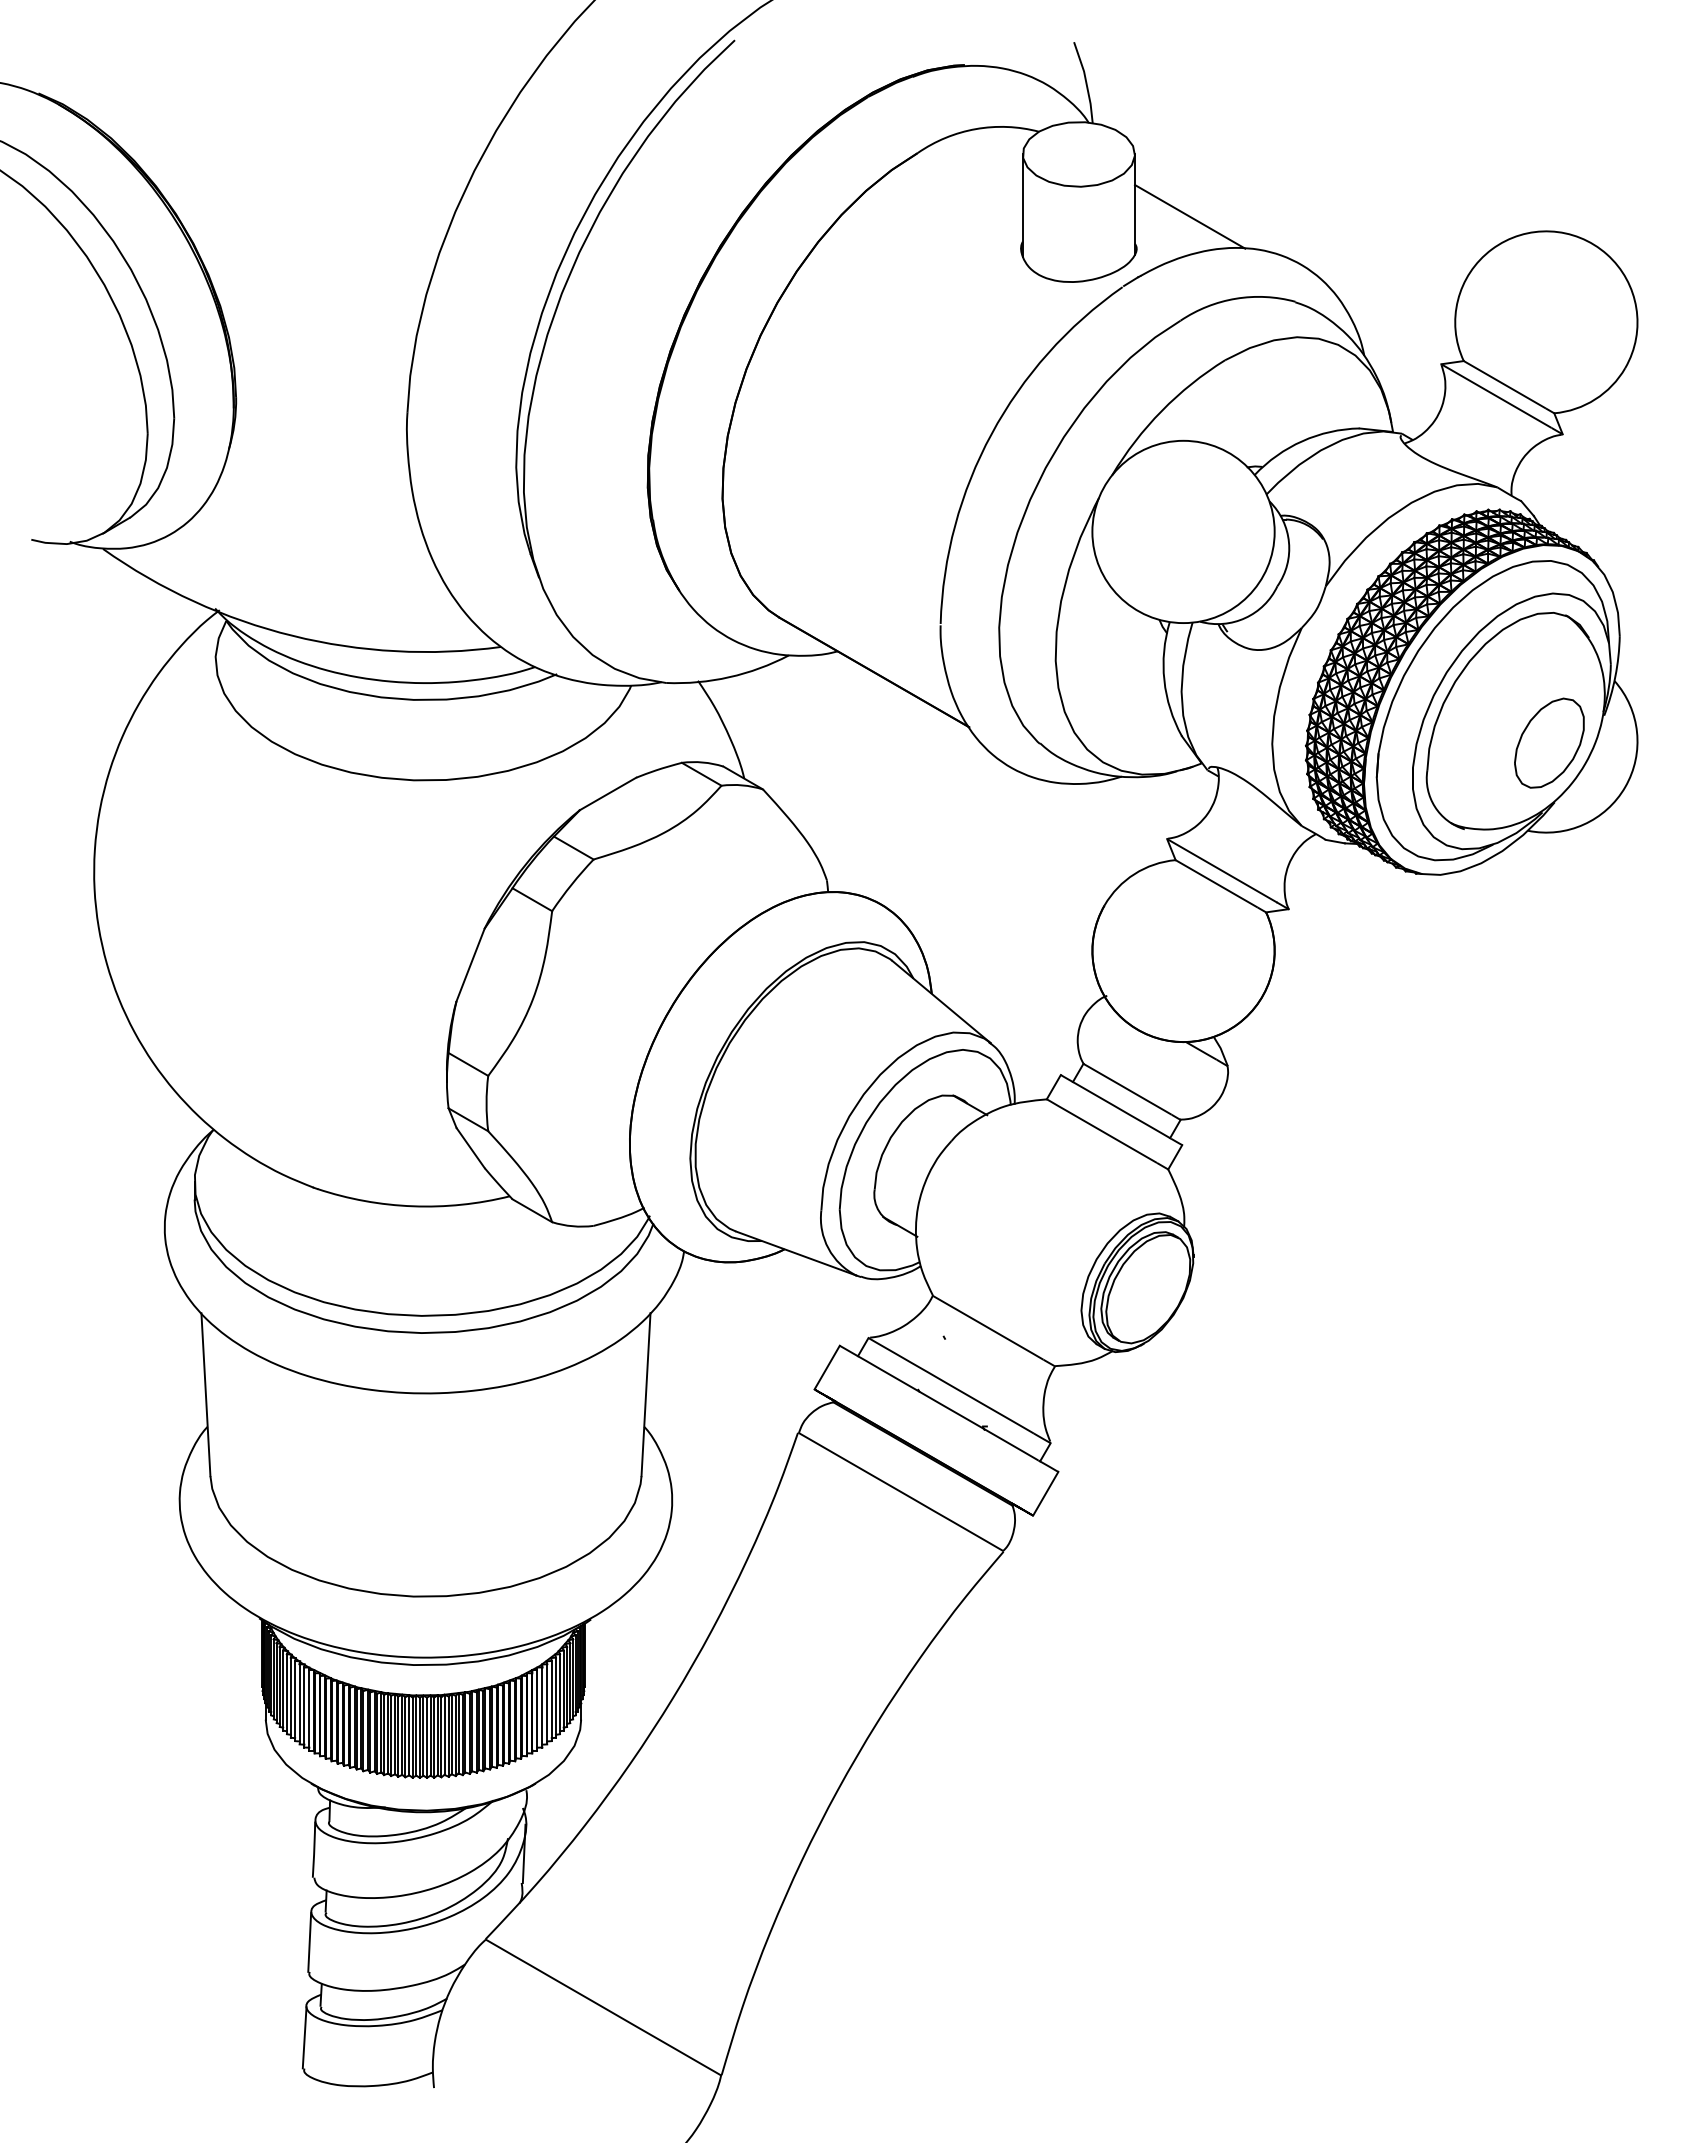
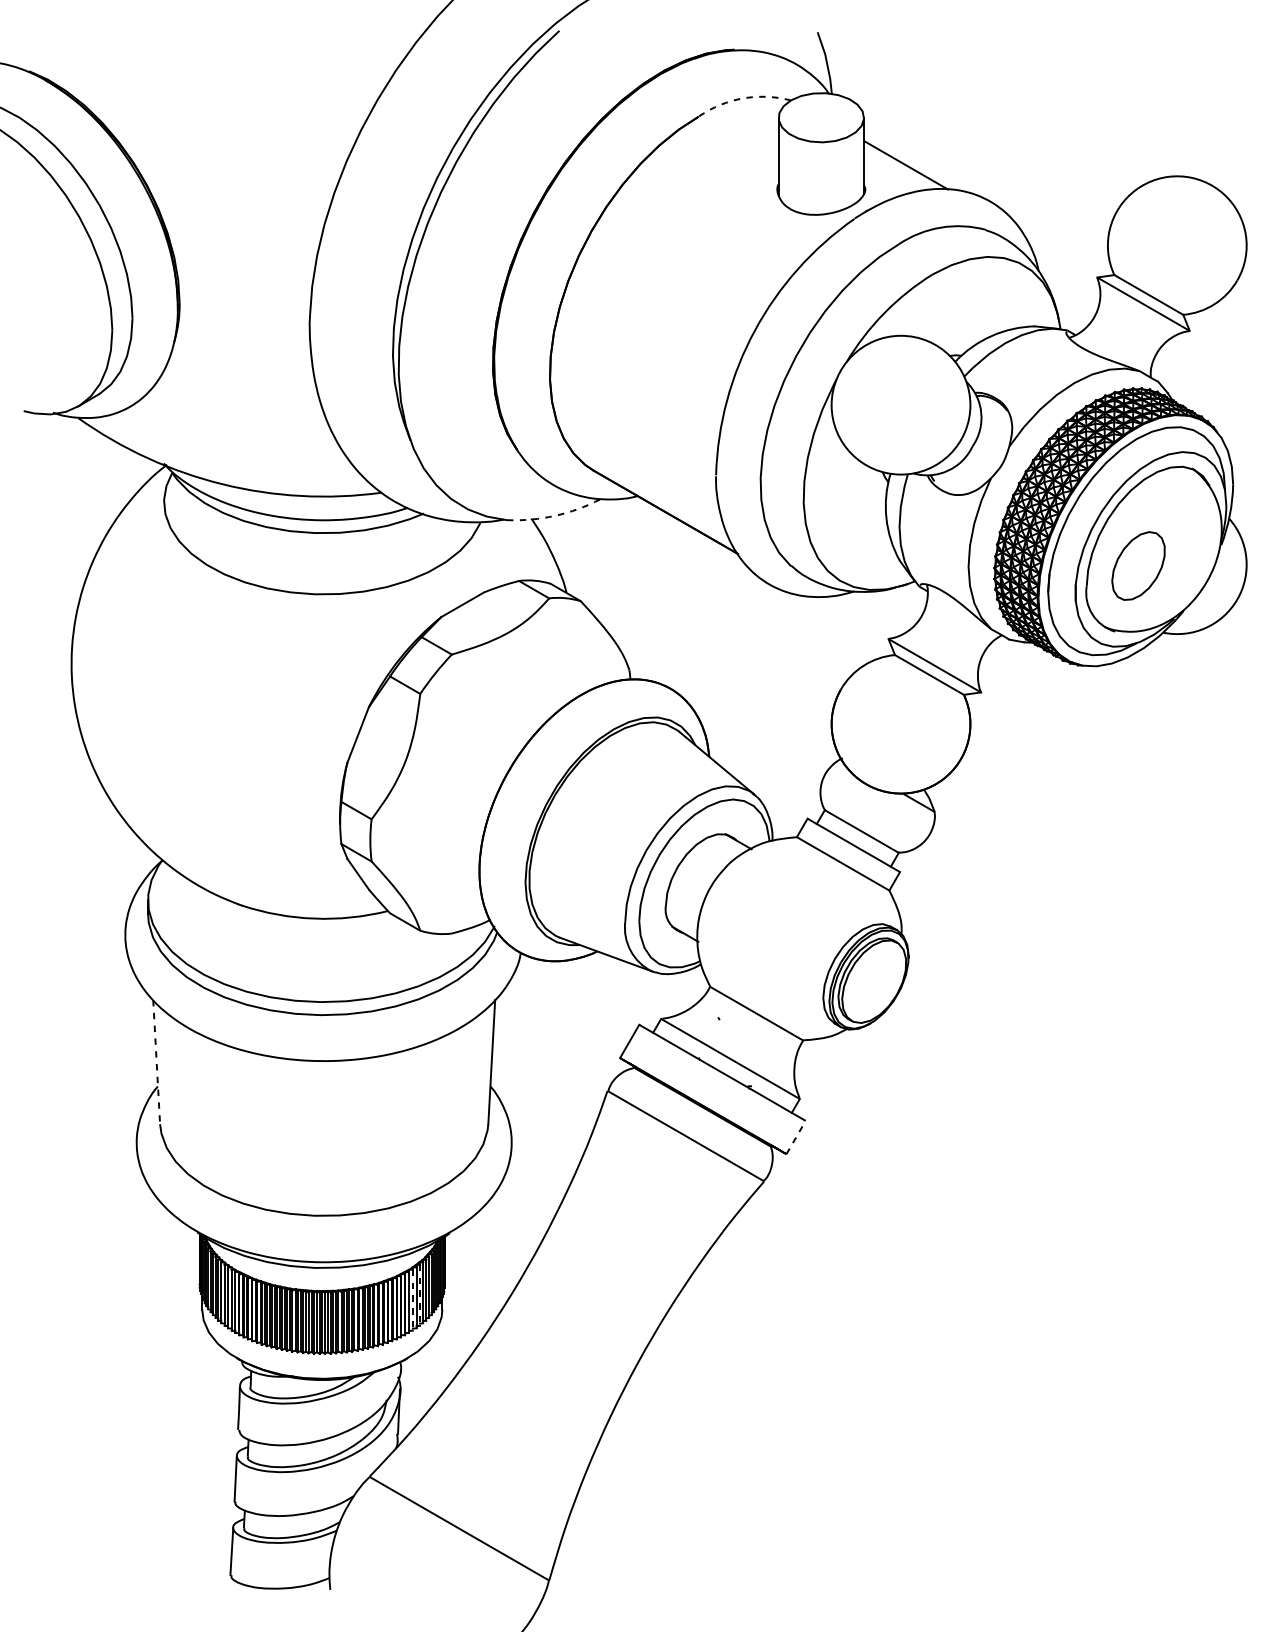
arc: (976, 129) -> (743, 98), solid -> dashed
arc: (729, 677) -> (555, 516), solid -> dashed
part: (1549, 742) -> (1138, 565), moved
line: (205, 1394) -> (156, 1061), solid -> dashed
line: (1046, 1493) -> (796, 1137), solid -> dashed
line: (551, 1701) -> (419, 1295), solid -> dashed
line: (542, 1707) -> (412, 1300), solid -> dashed

